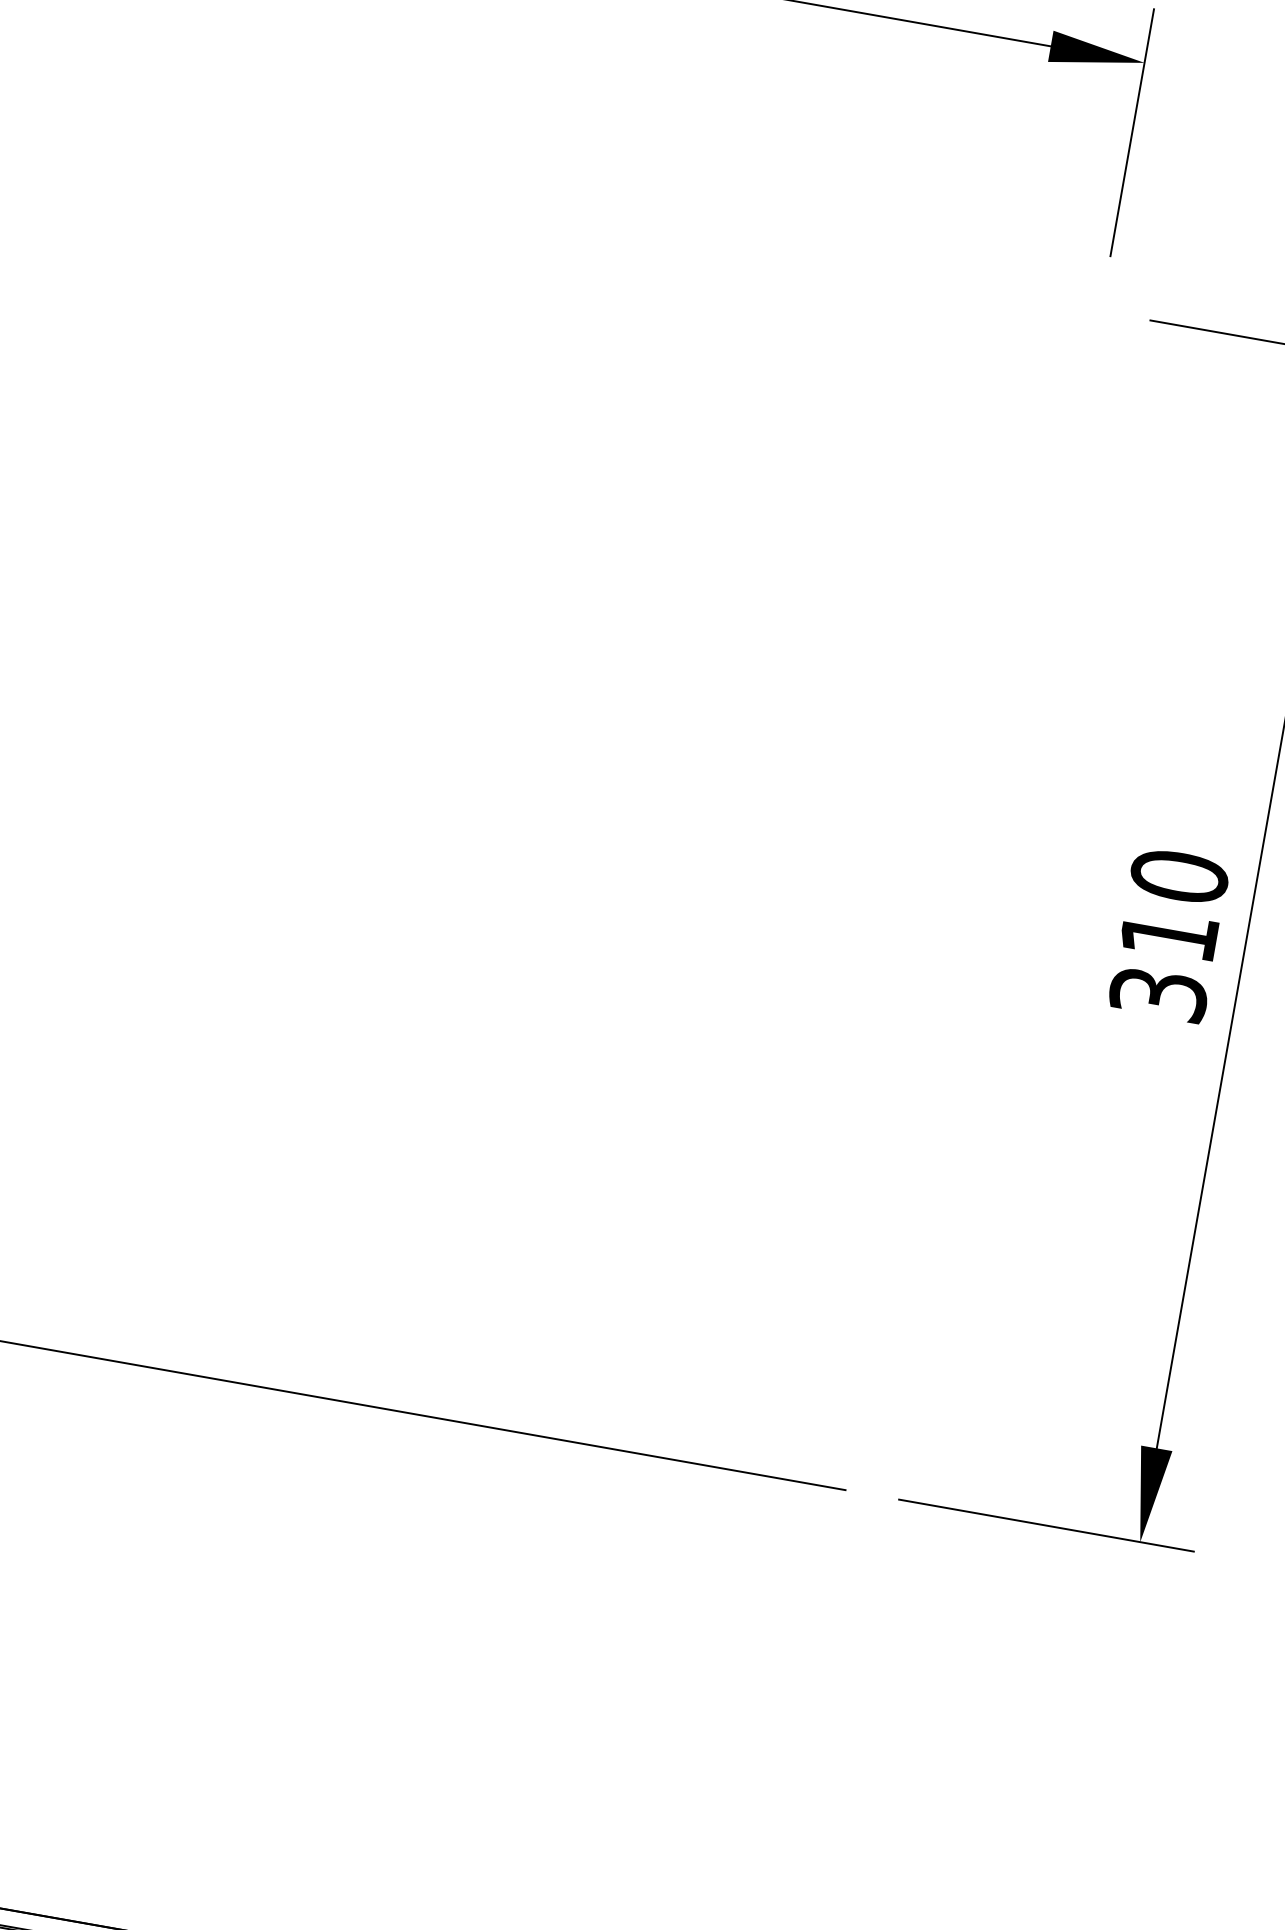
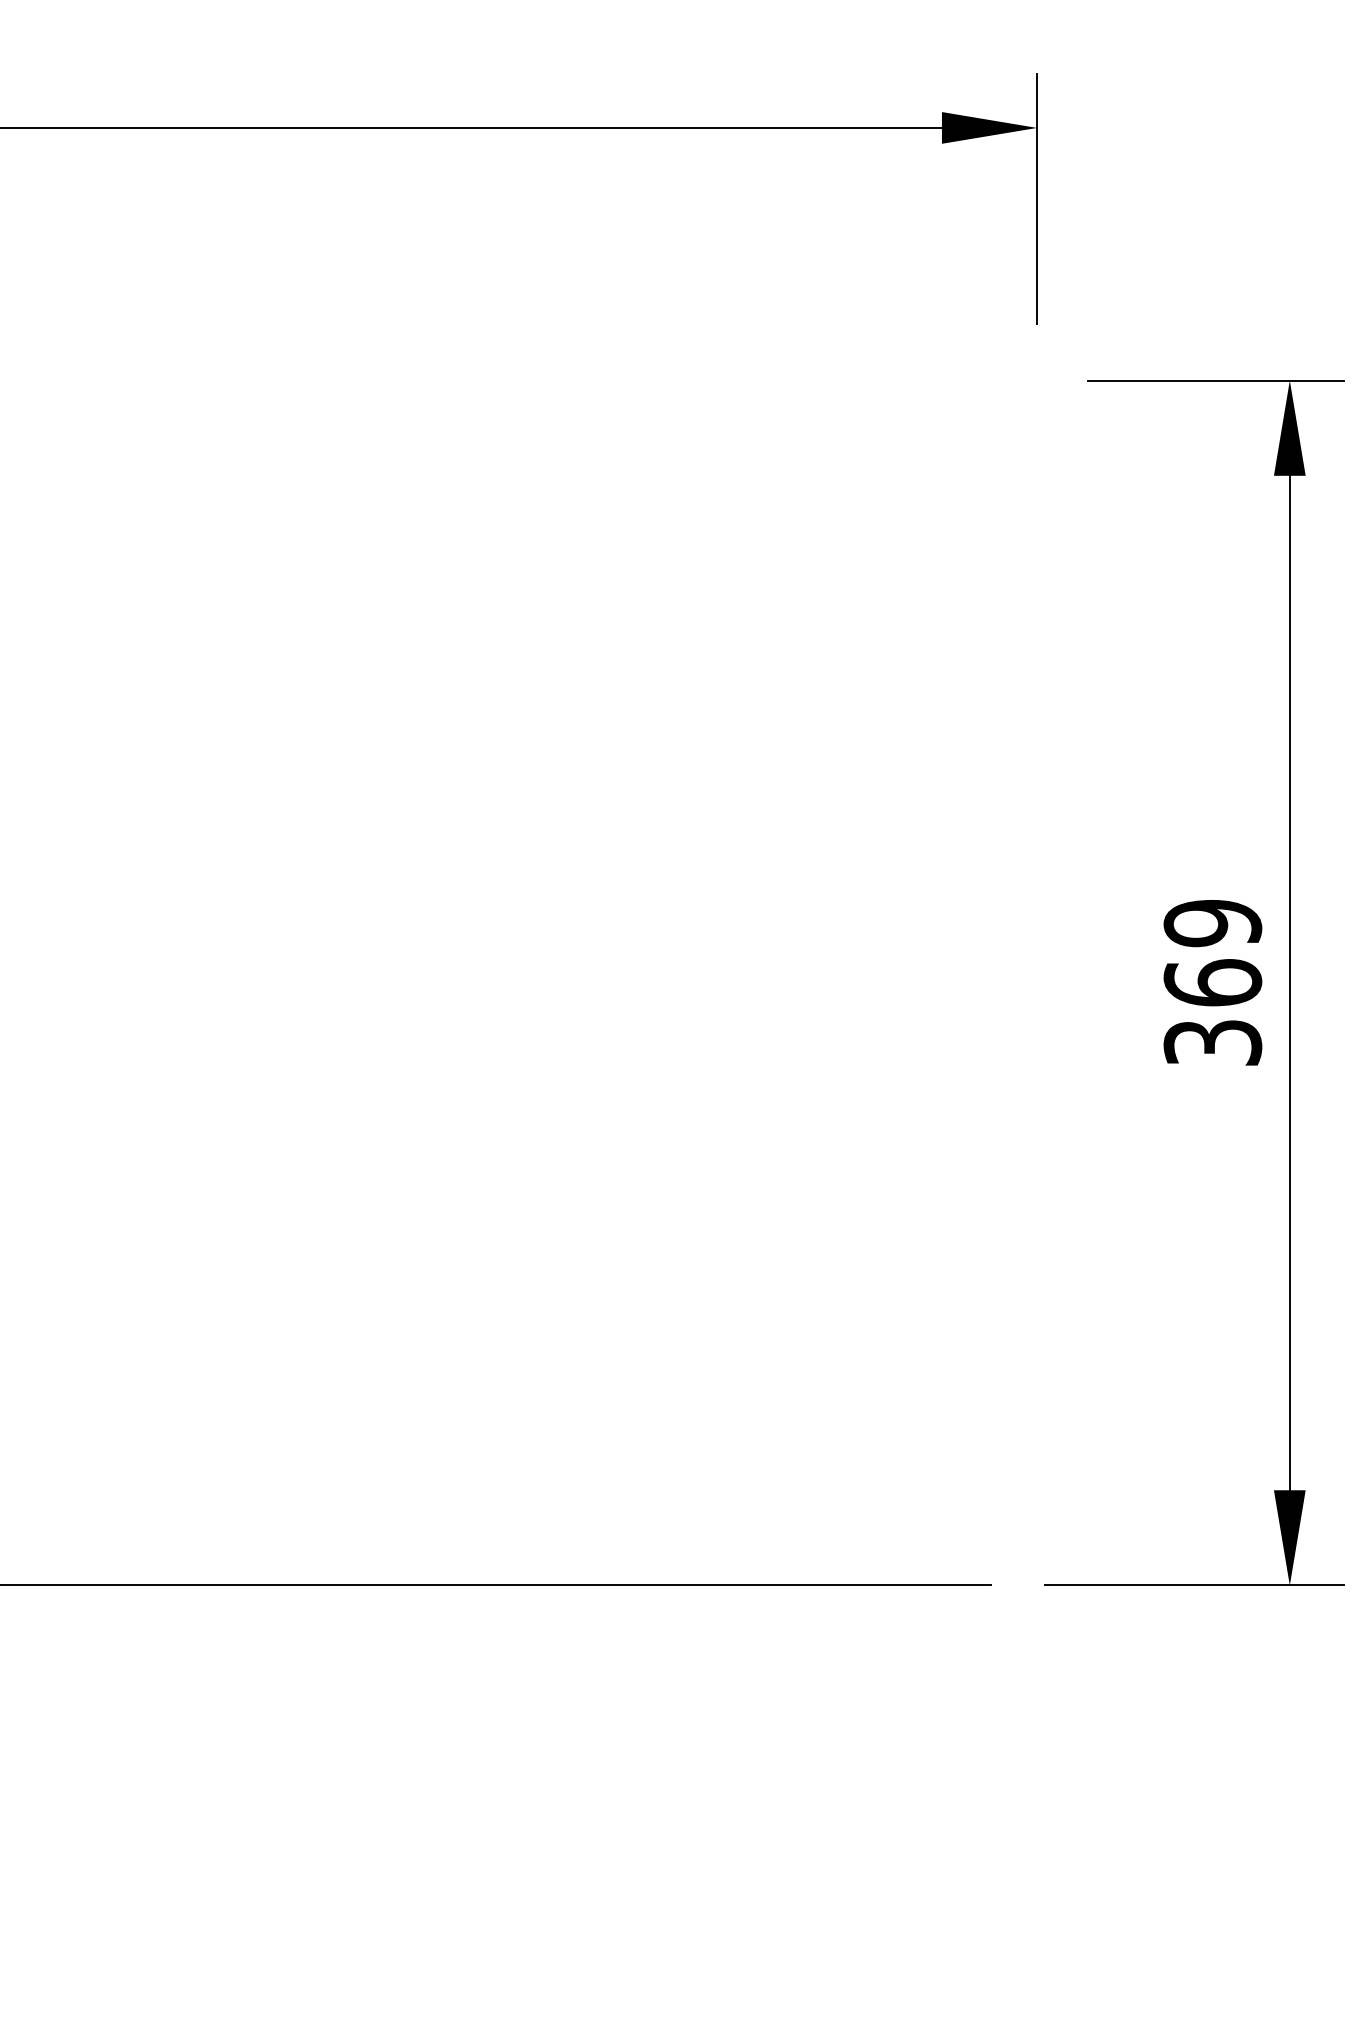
text: (1174, 905) -> (1212, 952), 310 -> 369

